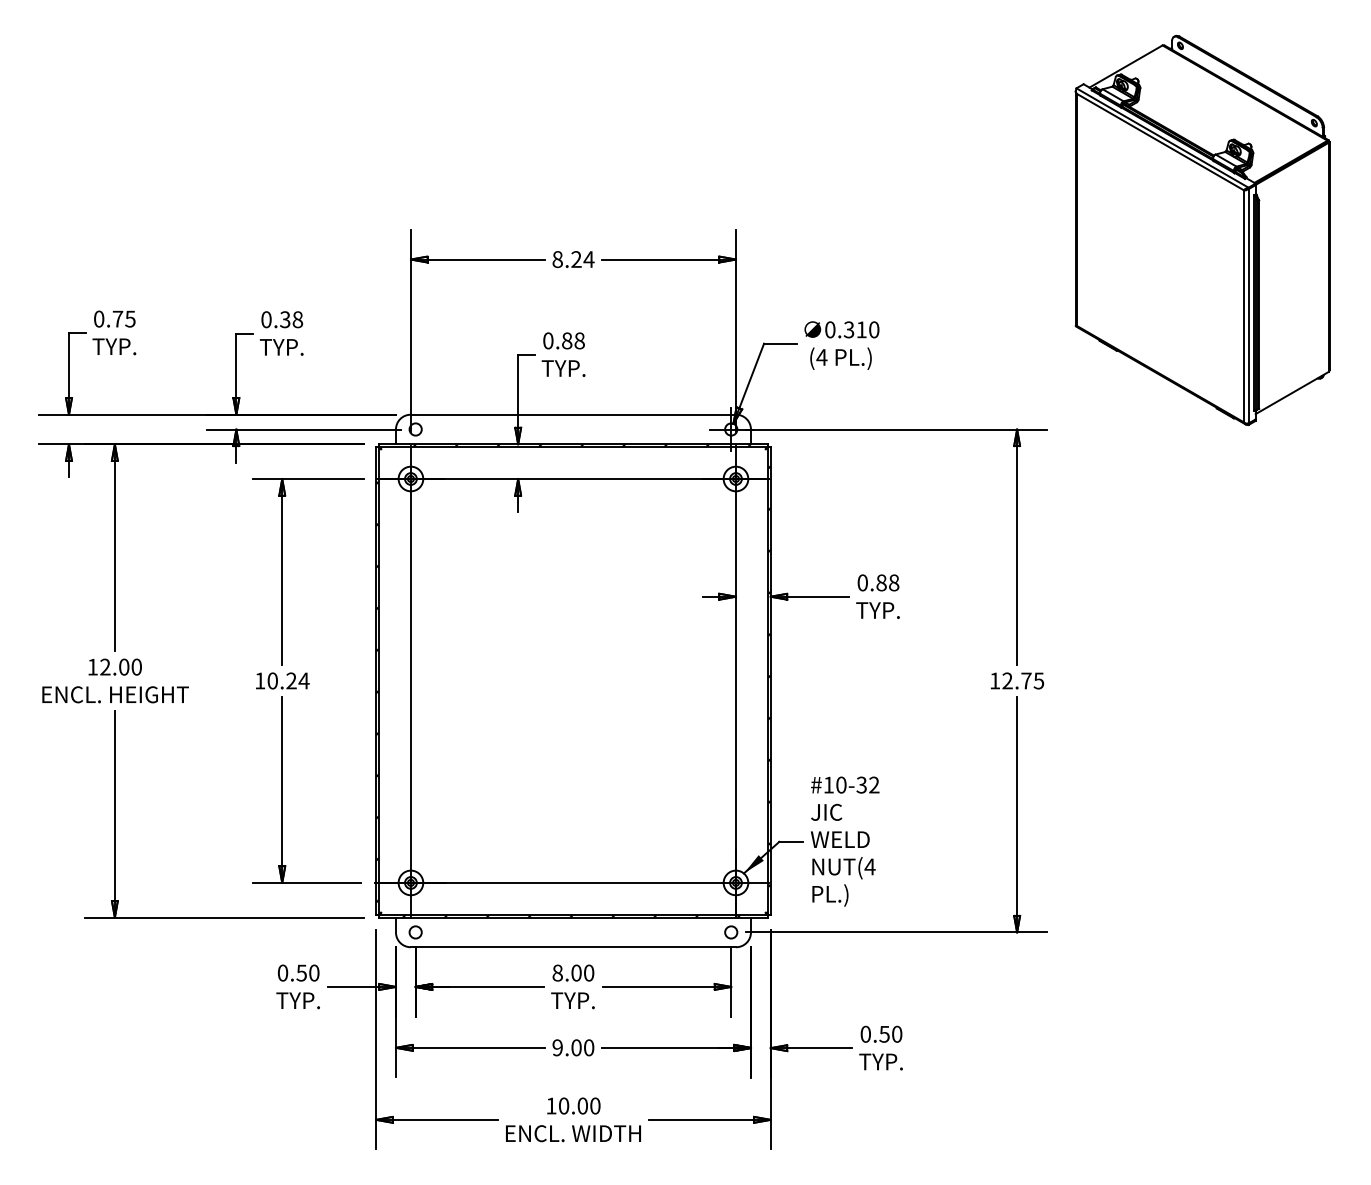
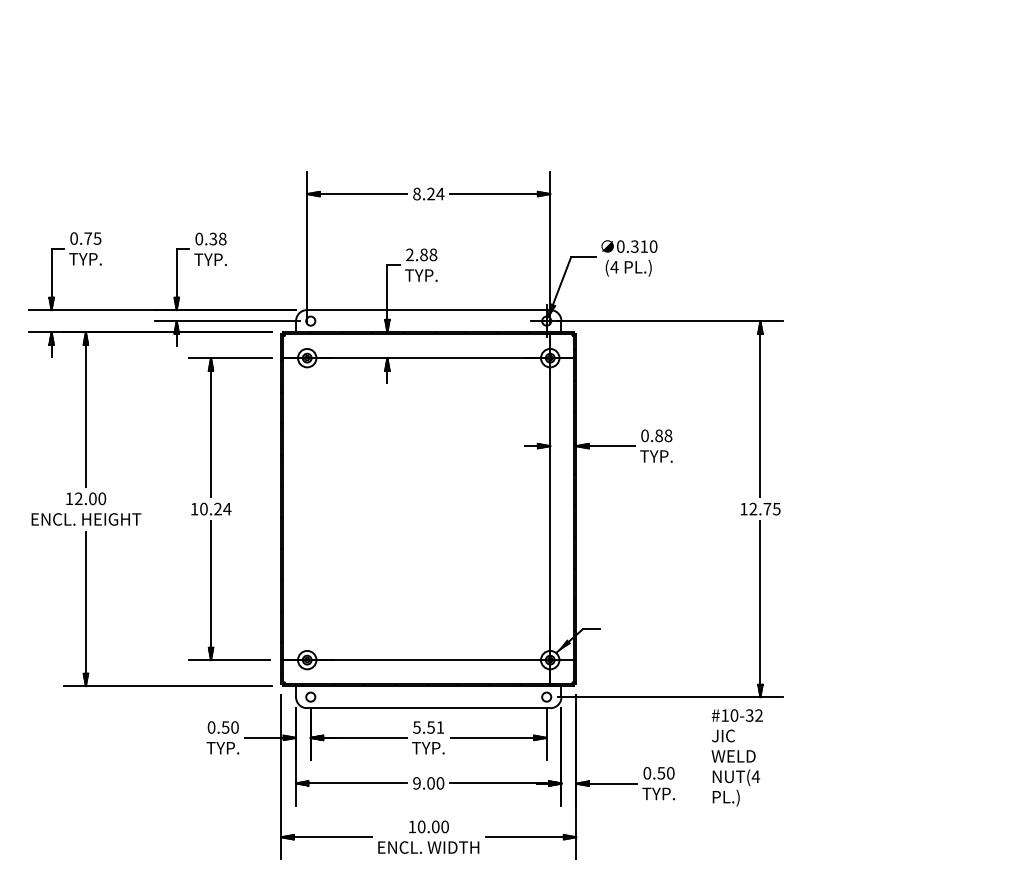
part: (1202, 230) -> (899, 172), removed
text: (548, 340) -> (410, 254), 0.88 -> 2.88
line: (410, 682) -> (306, 510), removed
text: (844, 841) -> (736, 757), moved
text: (573, 972) -> (428, 727), 8.00 -> 5.51

